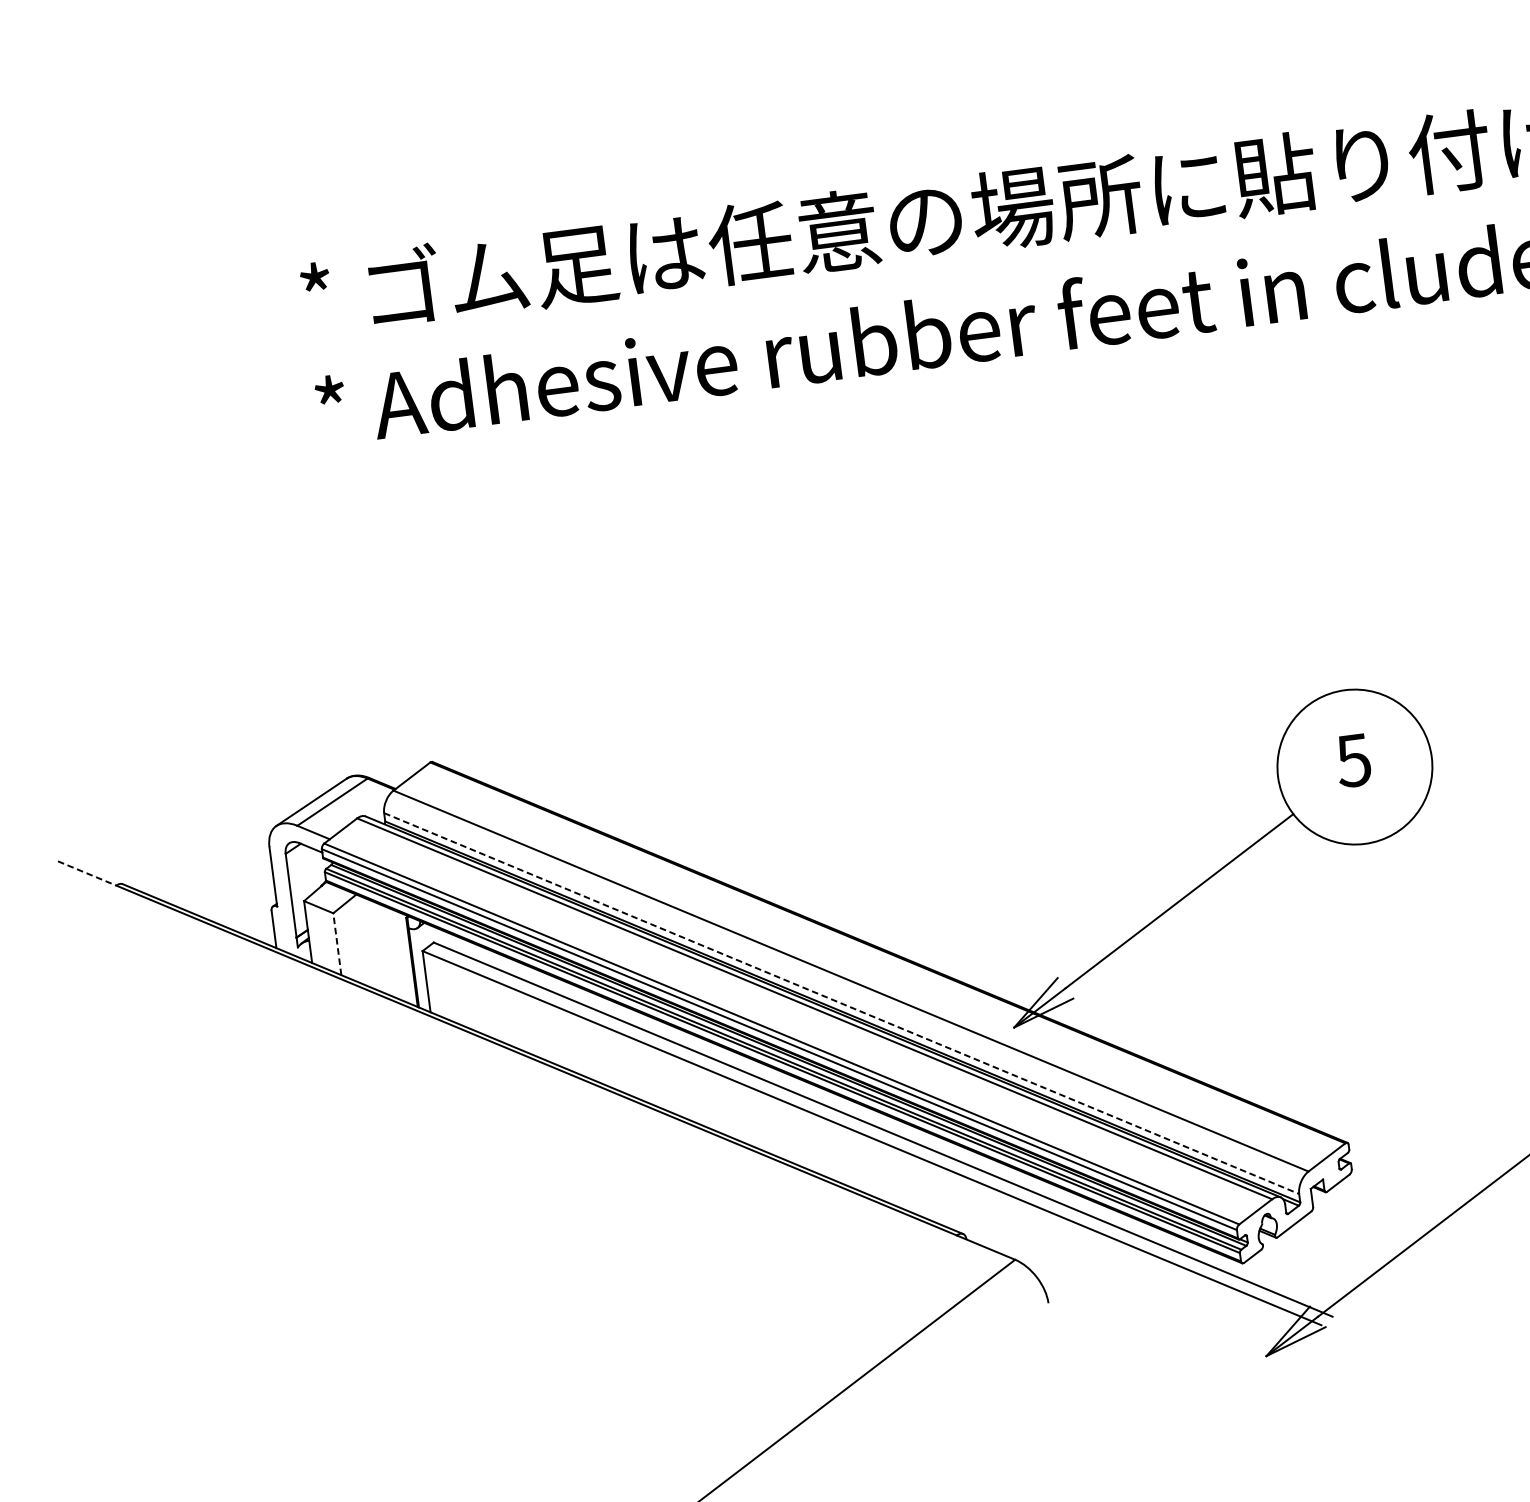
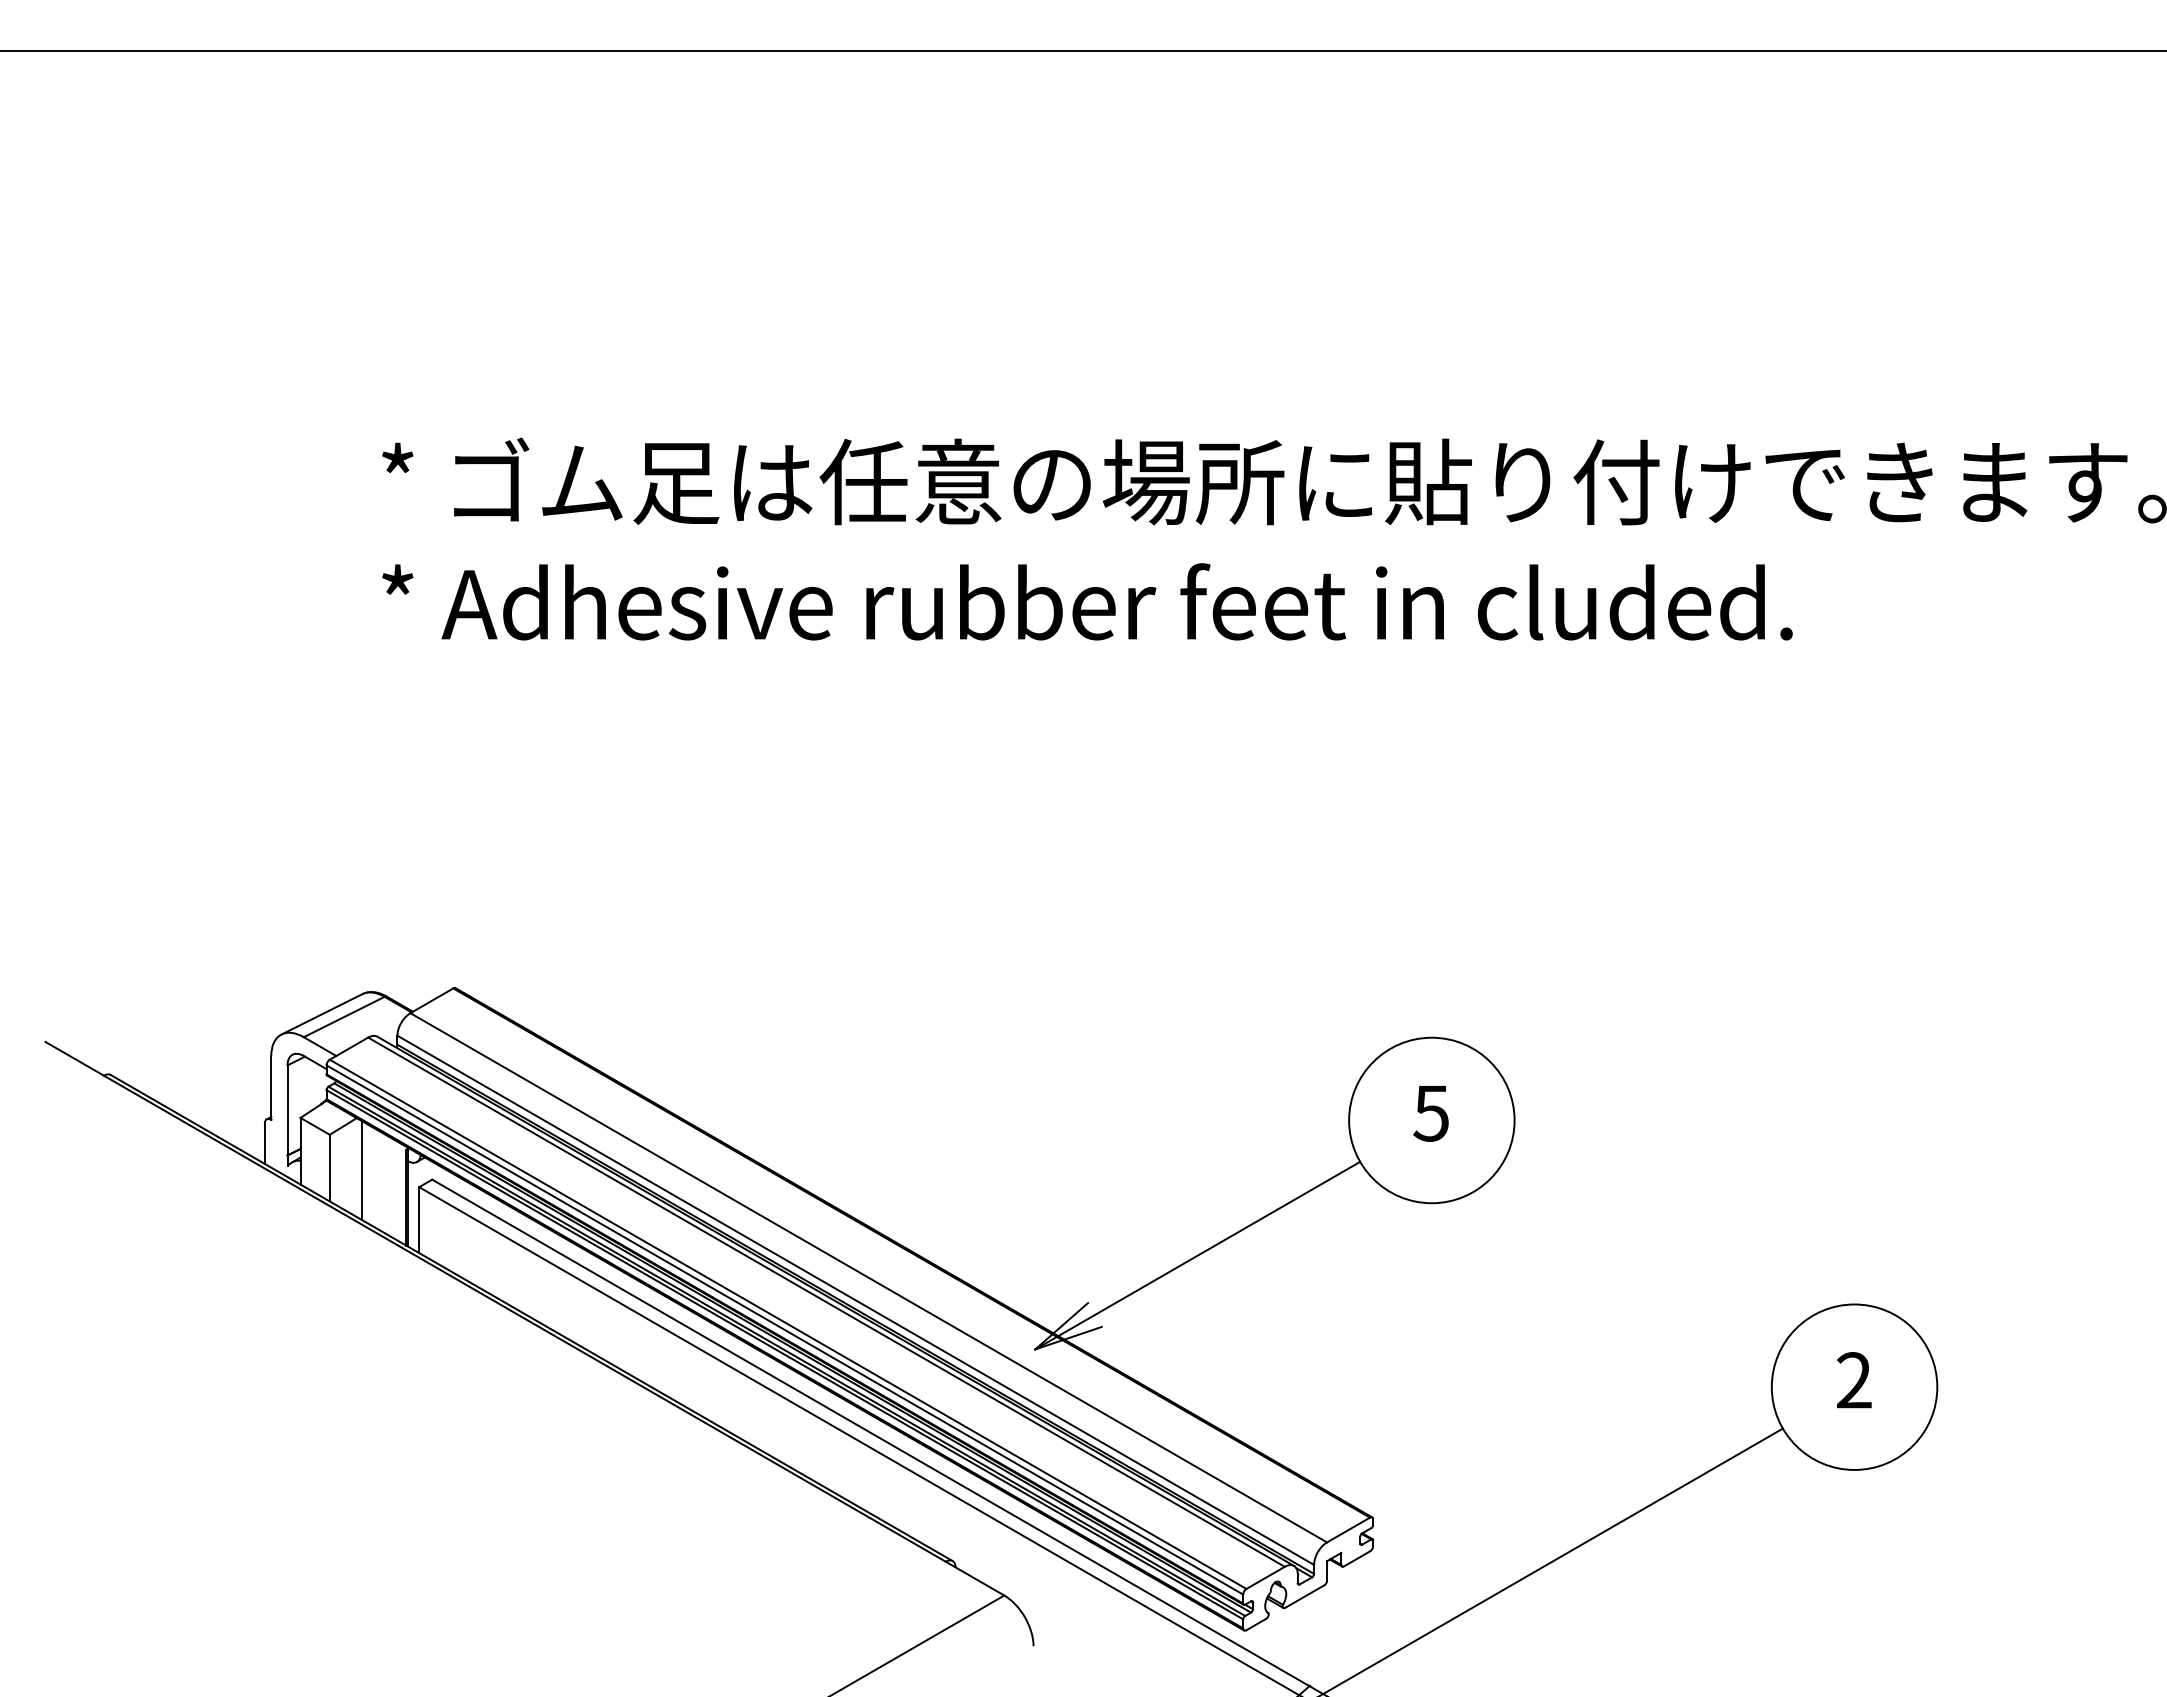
line: (87, 873) -> (74, 1058), dashed -> solid
line: (367, 942) -> (362, 1170), added
line: (336, 943) -> (329, 1167), dashed -> solid
line: (842, 1003) -> (856, 1300), dashed -> solid

